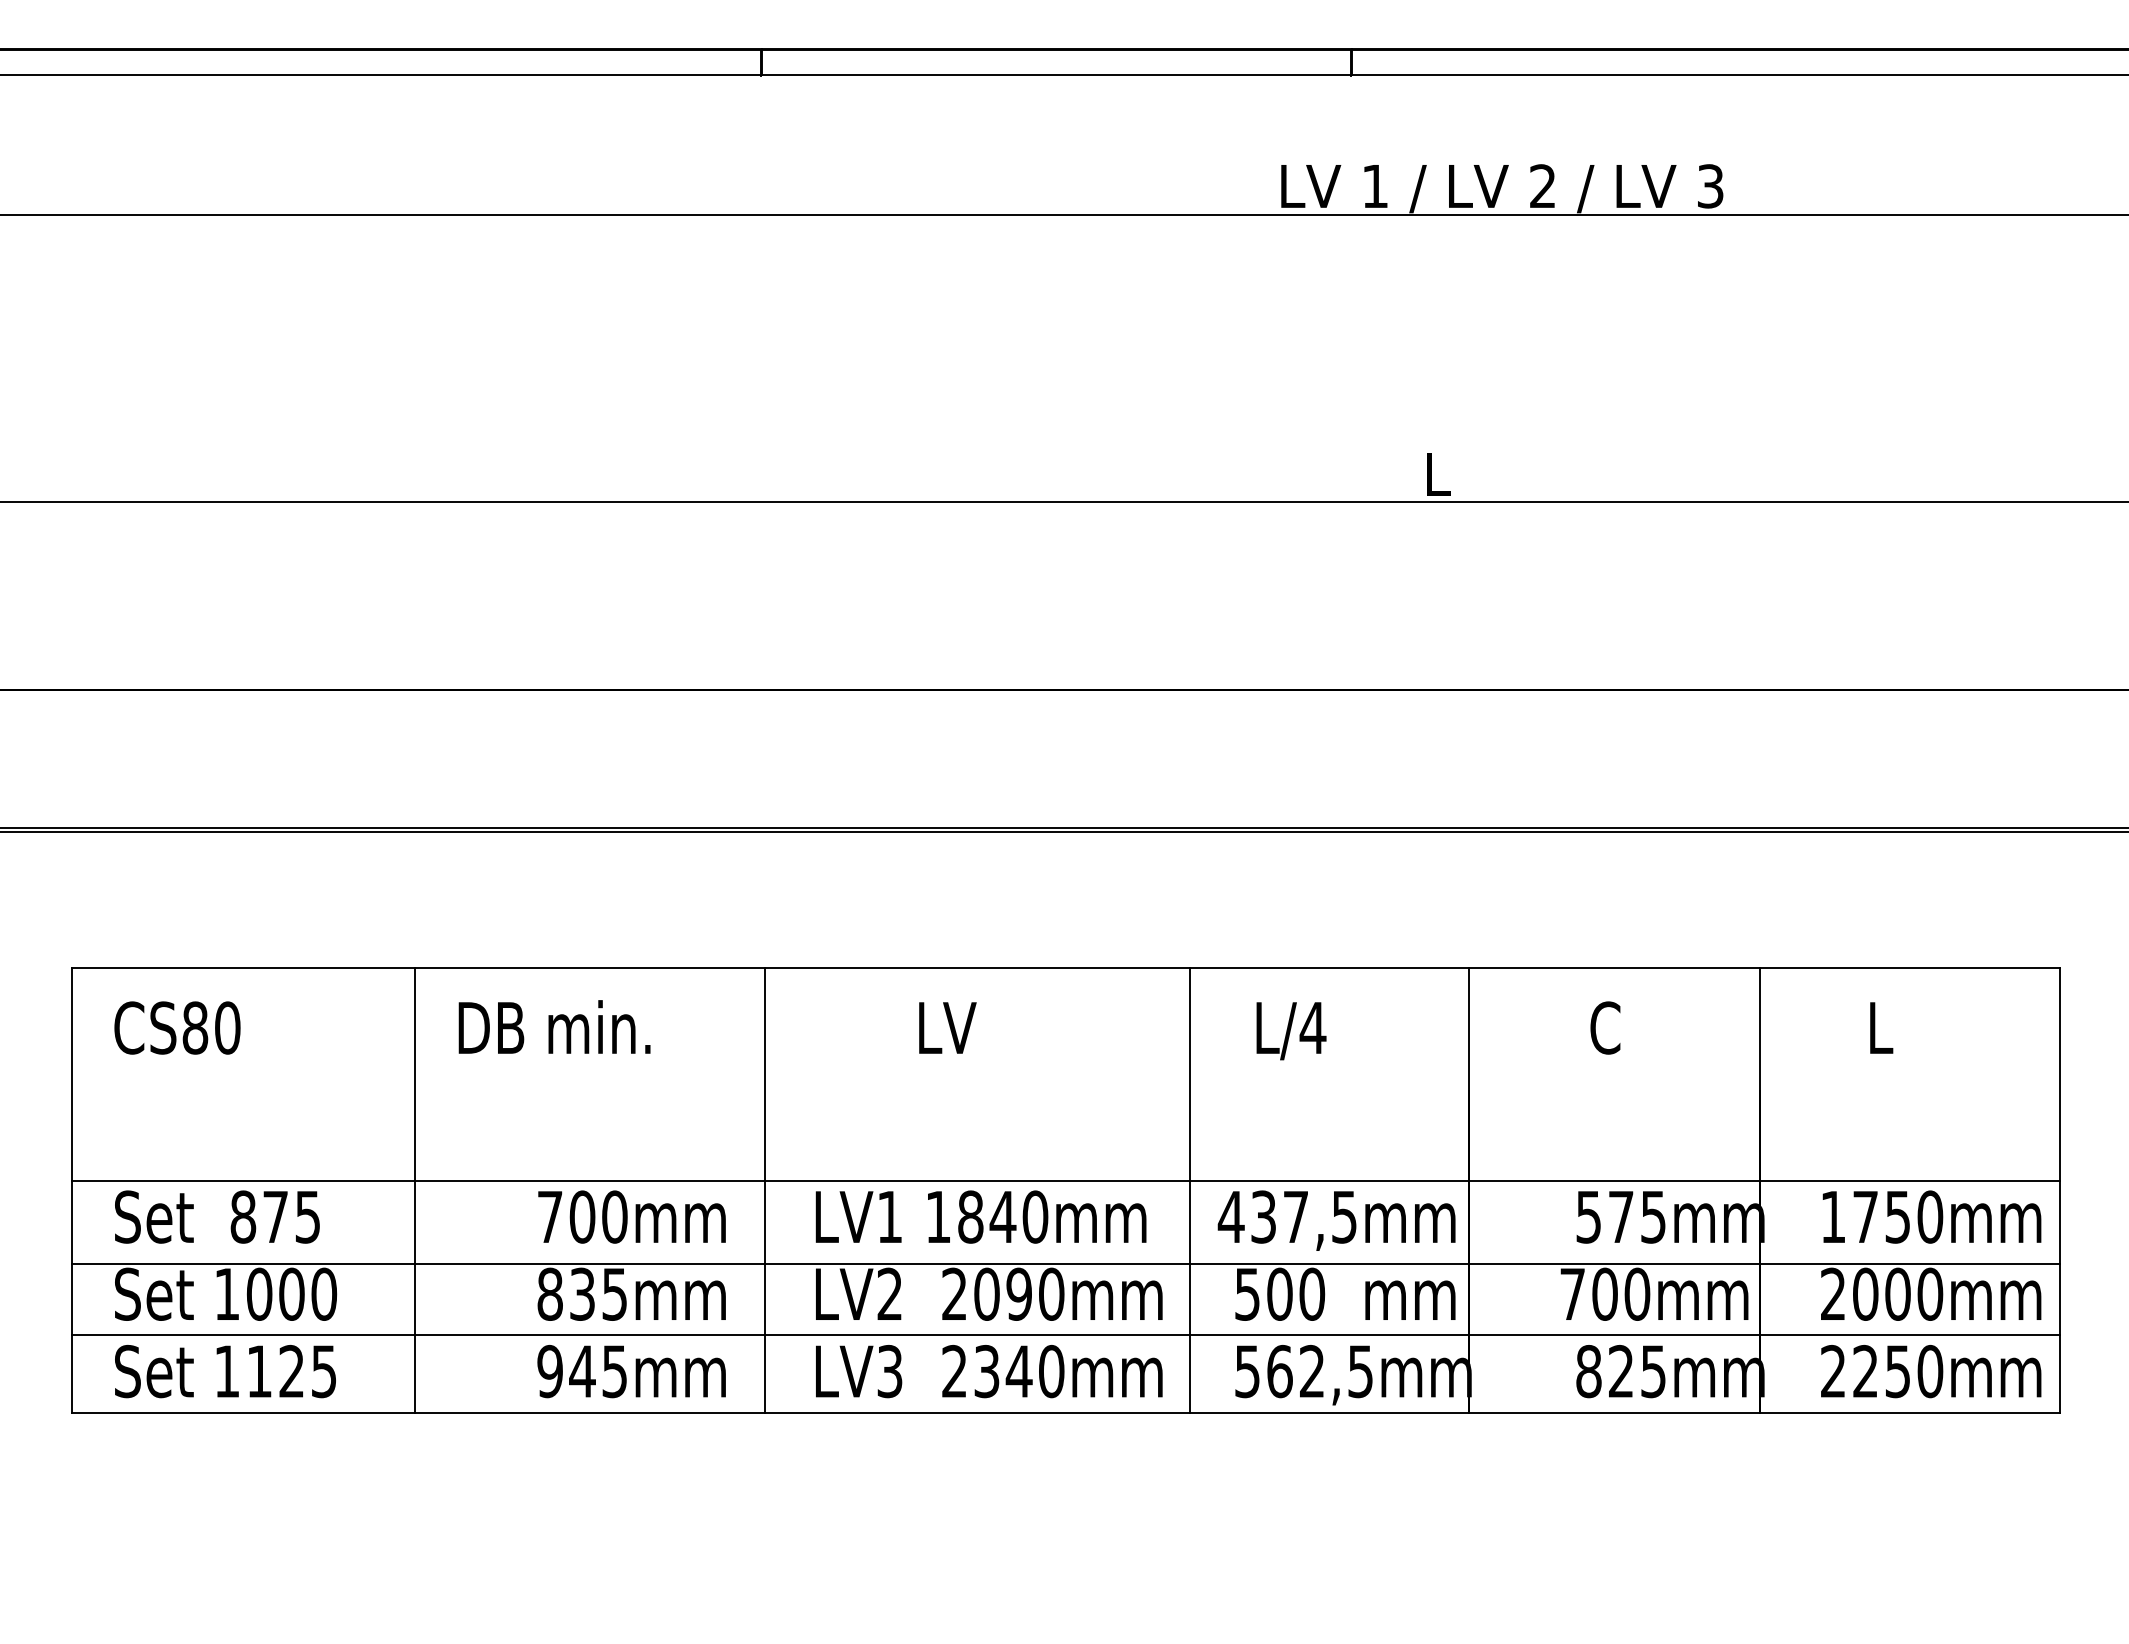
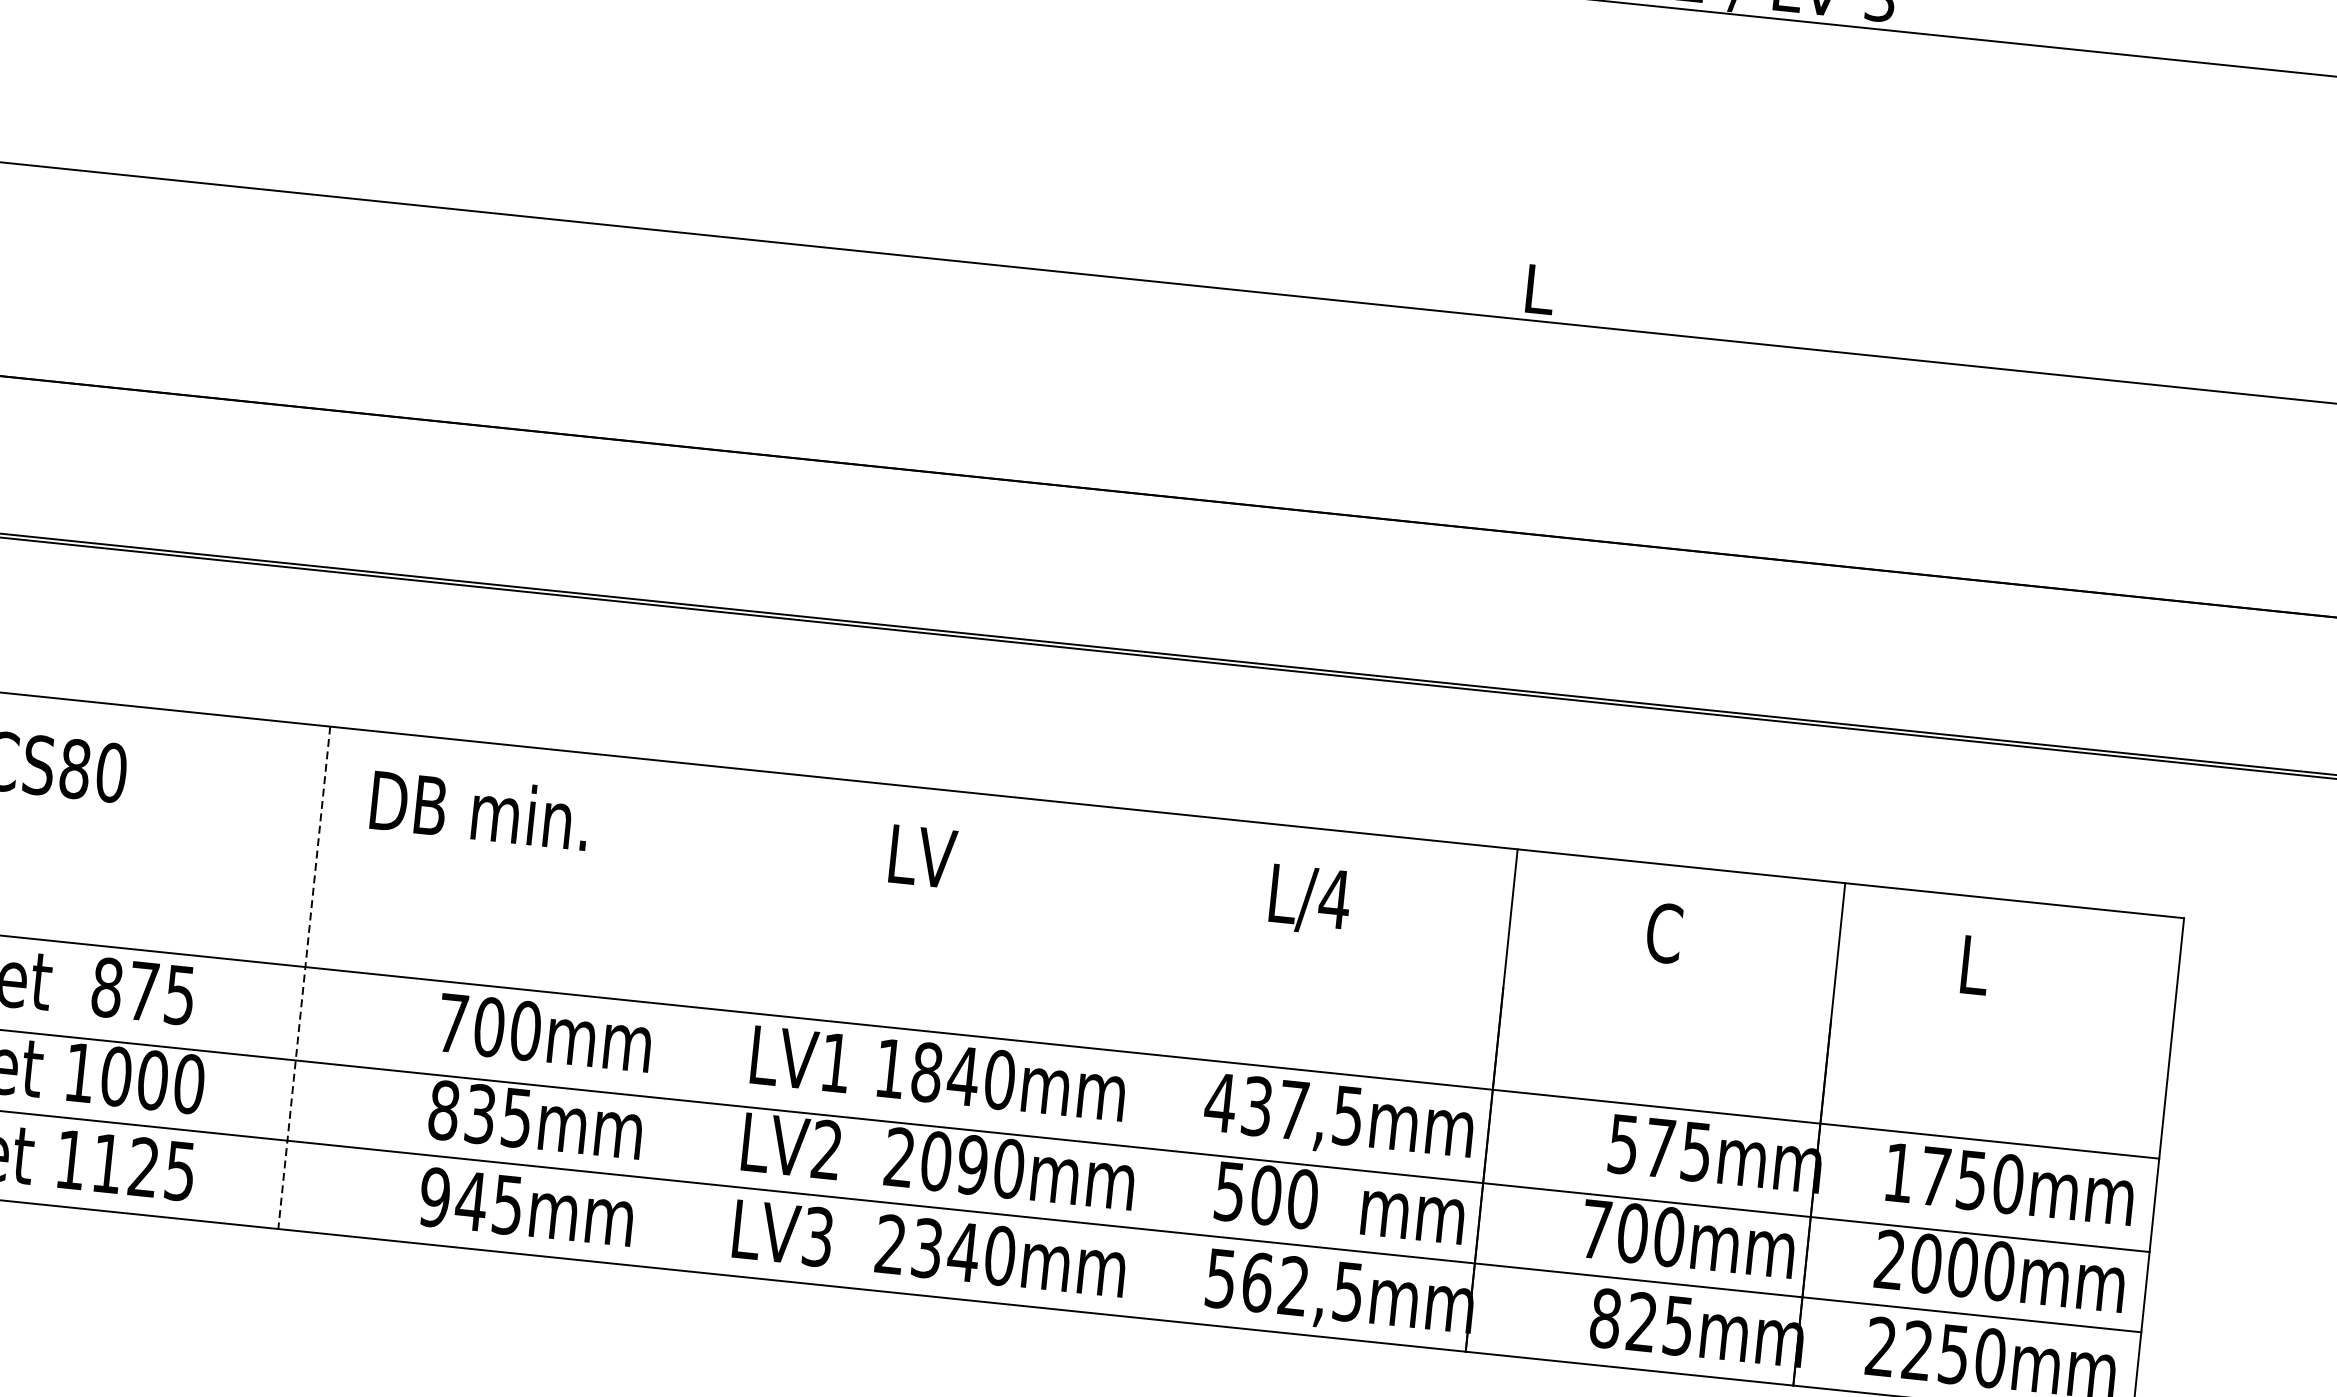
line: (415, 1190) -> (304, 977), solid -> dashed
line: (764, 1190) -> (697, 1018), removed
line: (1190, 1190) -> (1177, 1068), removed

